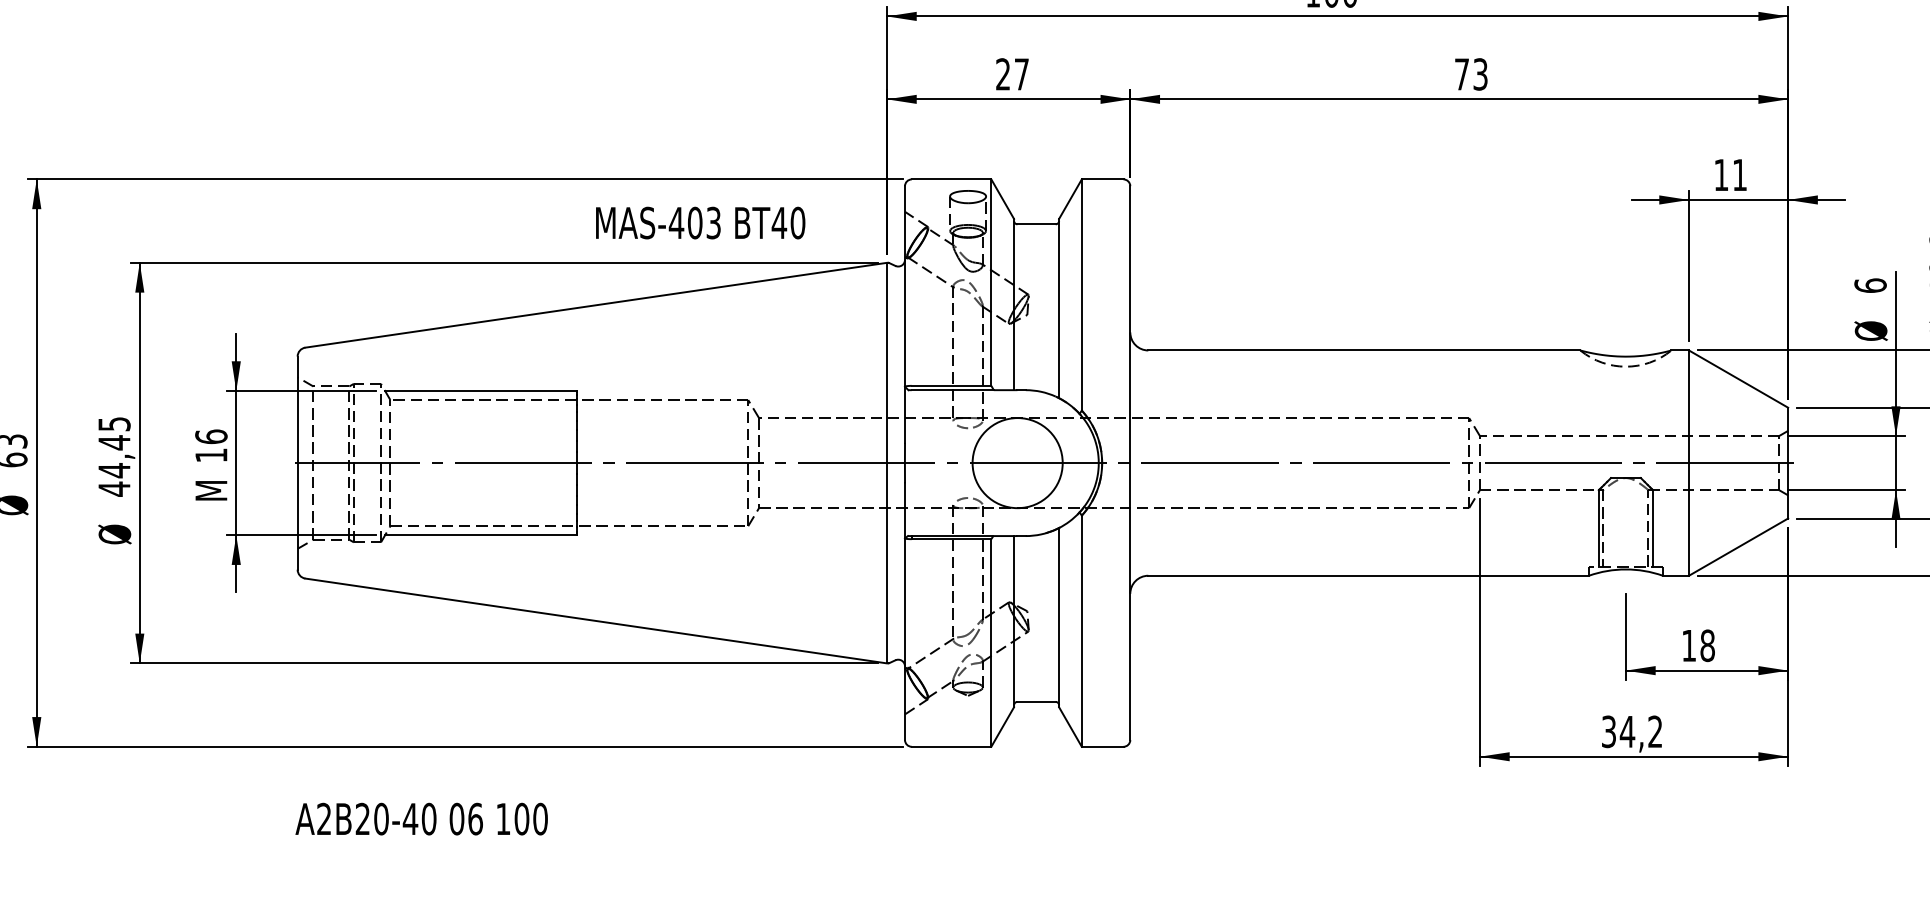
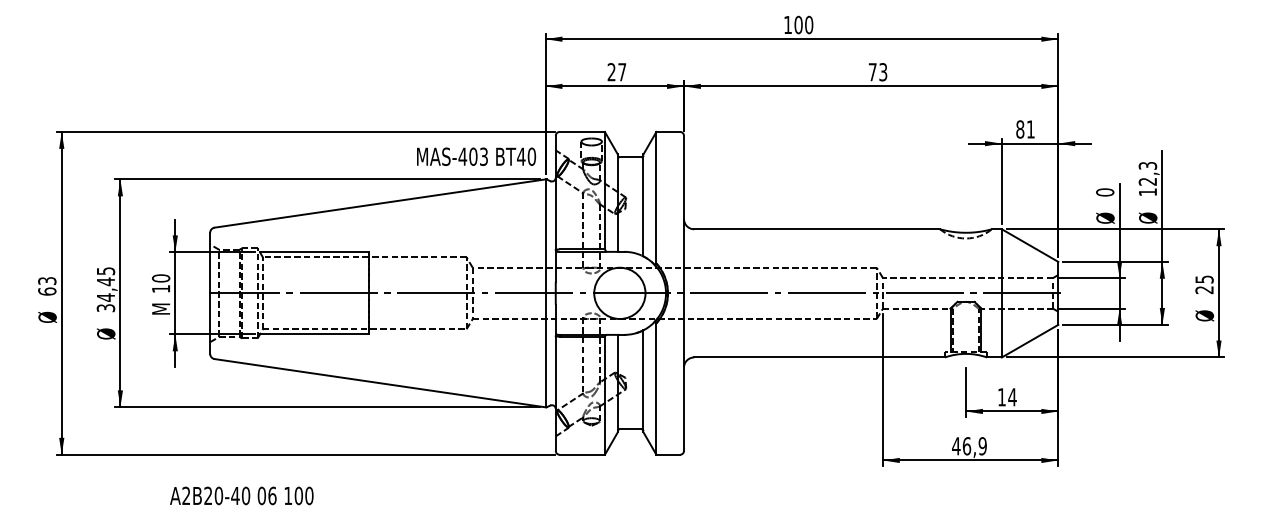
text: (1721, 175) -> (1020, 129), 11 -> 81
text: (700, 222) -> (476, 156), moved
text: (1871, 285) -> (1105, 192), 6 -> 0
text: (210, 436) -> (160, 278), 16 -> 10
text: (113, 487) -> (105, 307), 44,45 -> 34,45
text: (1707, 646) -> (1012, 397), 18 -> 14
text: (1632, 732) -> (969, 446), 34,2 -> 46,9
text: (421, 818) -> (241, 495), moved

